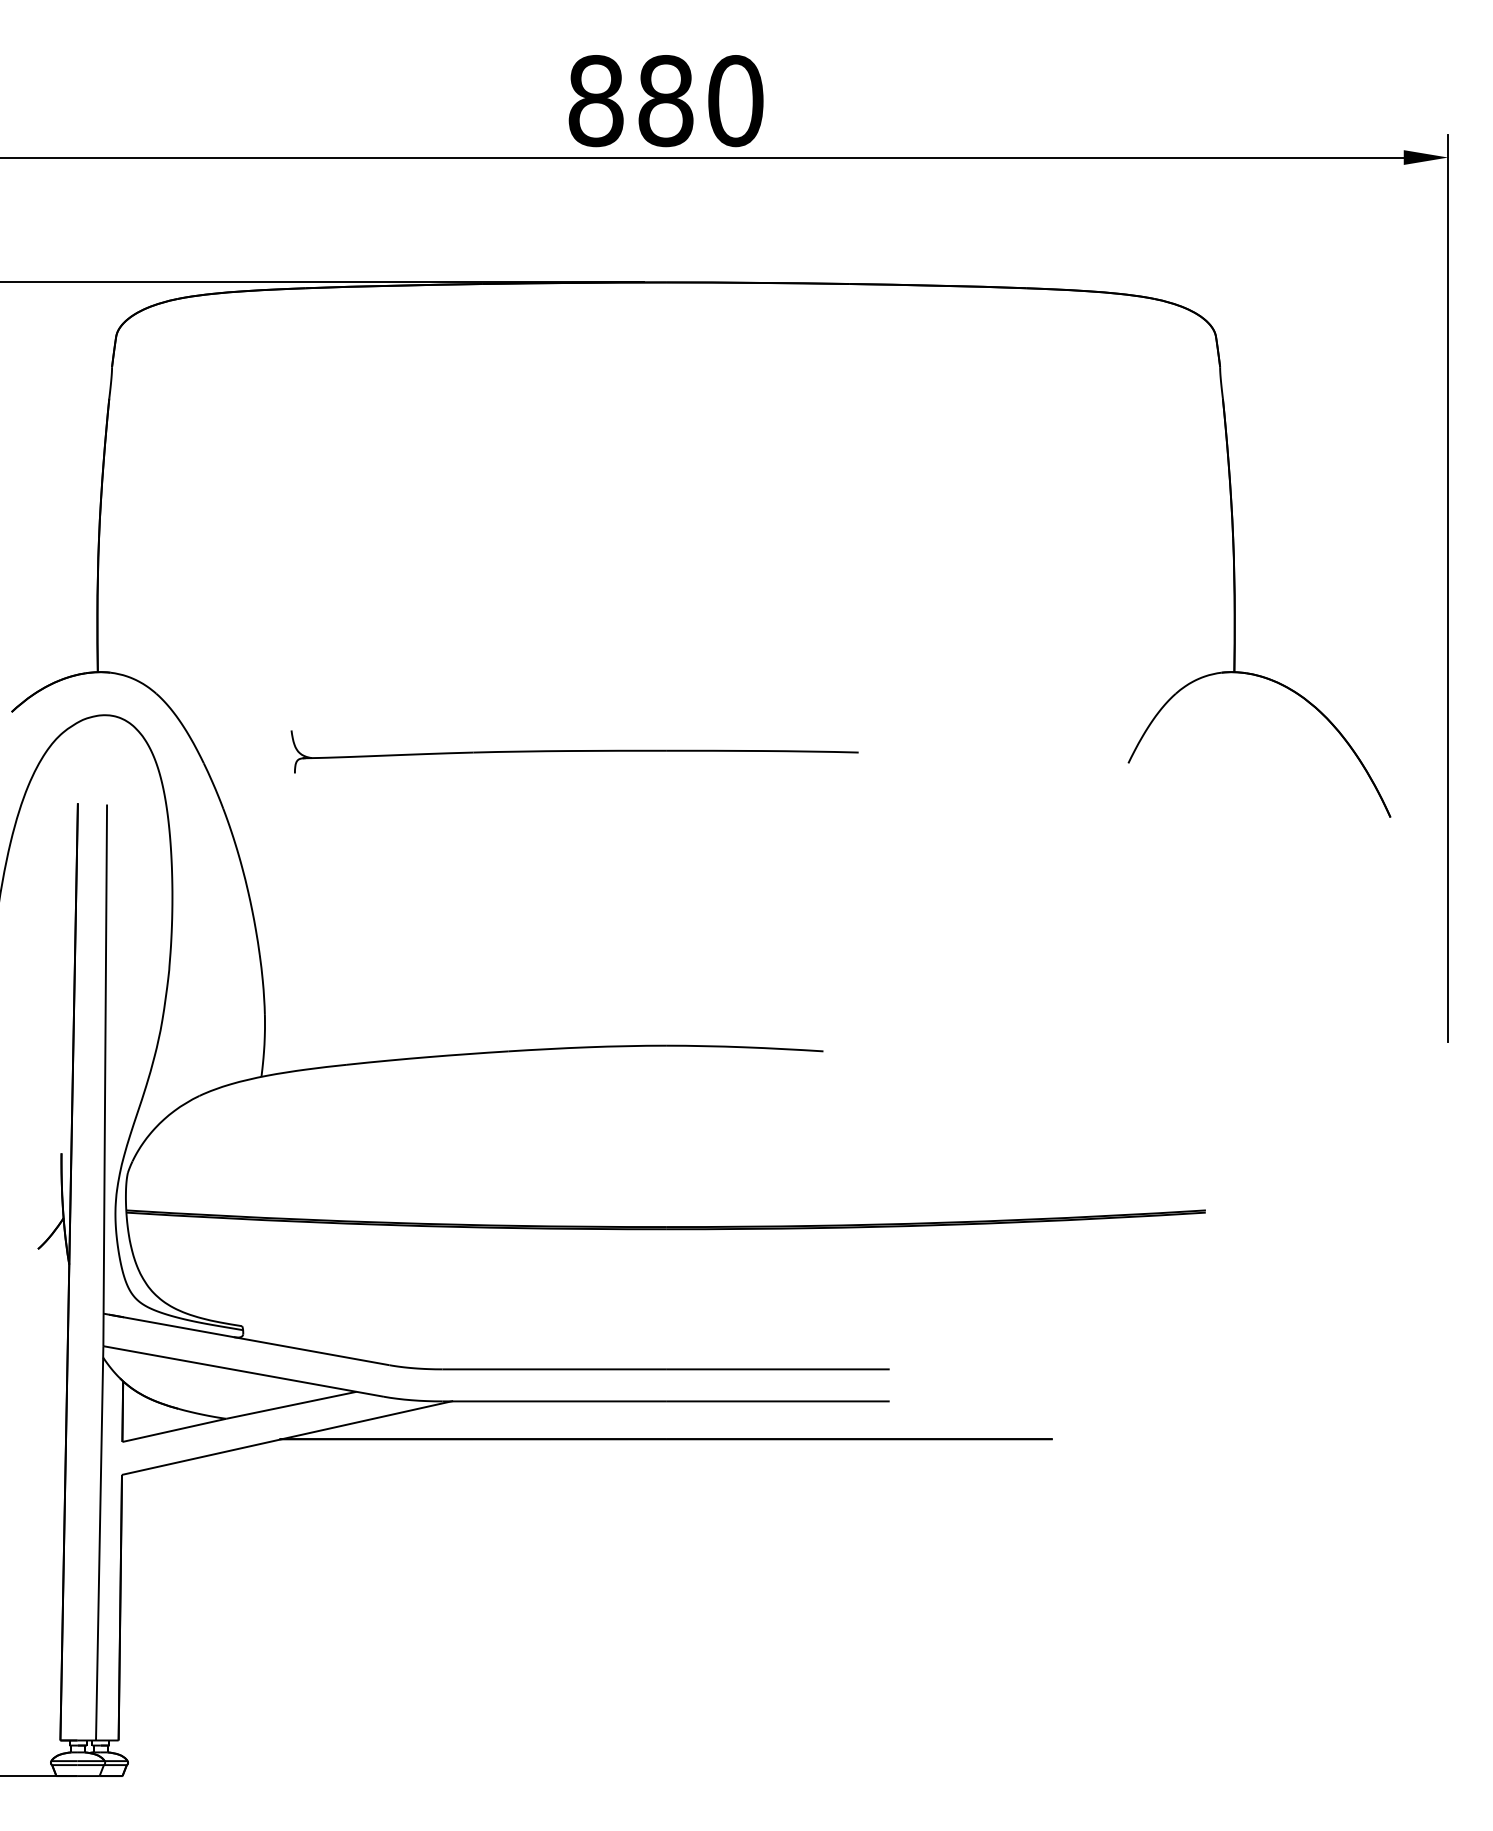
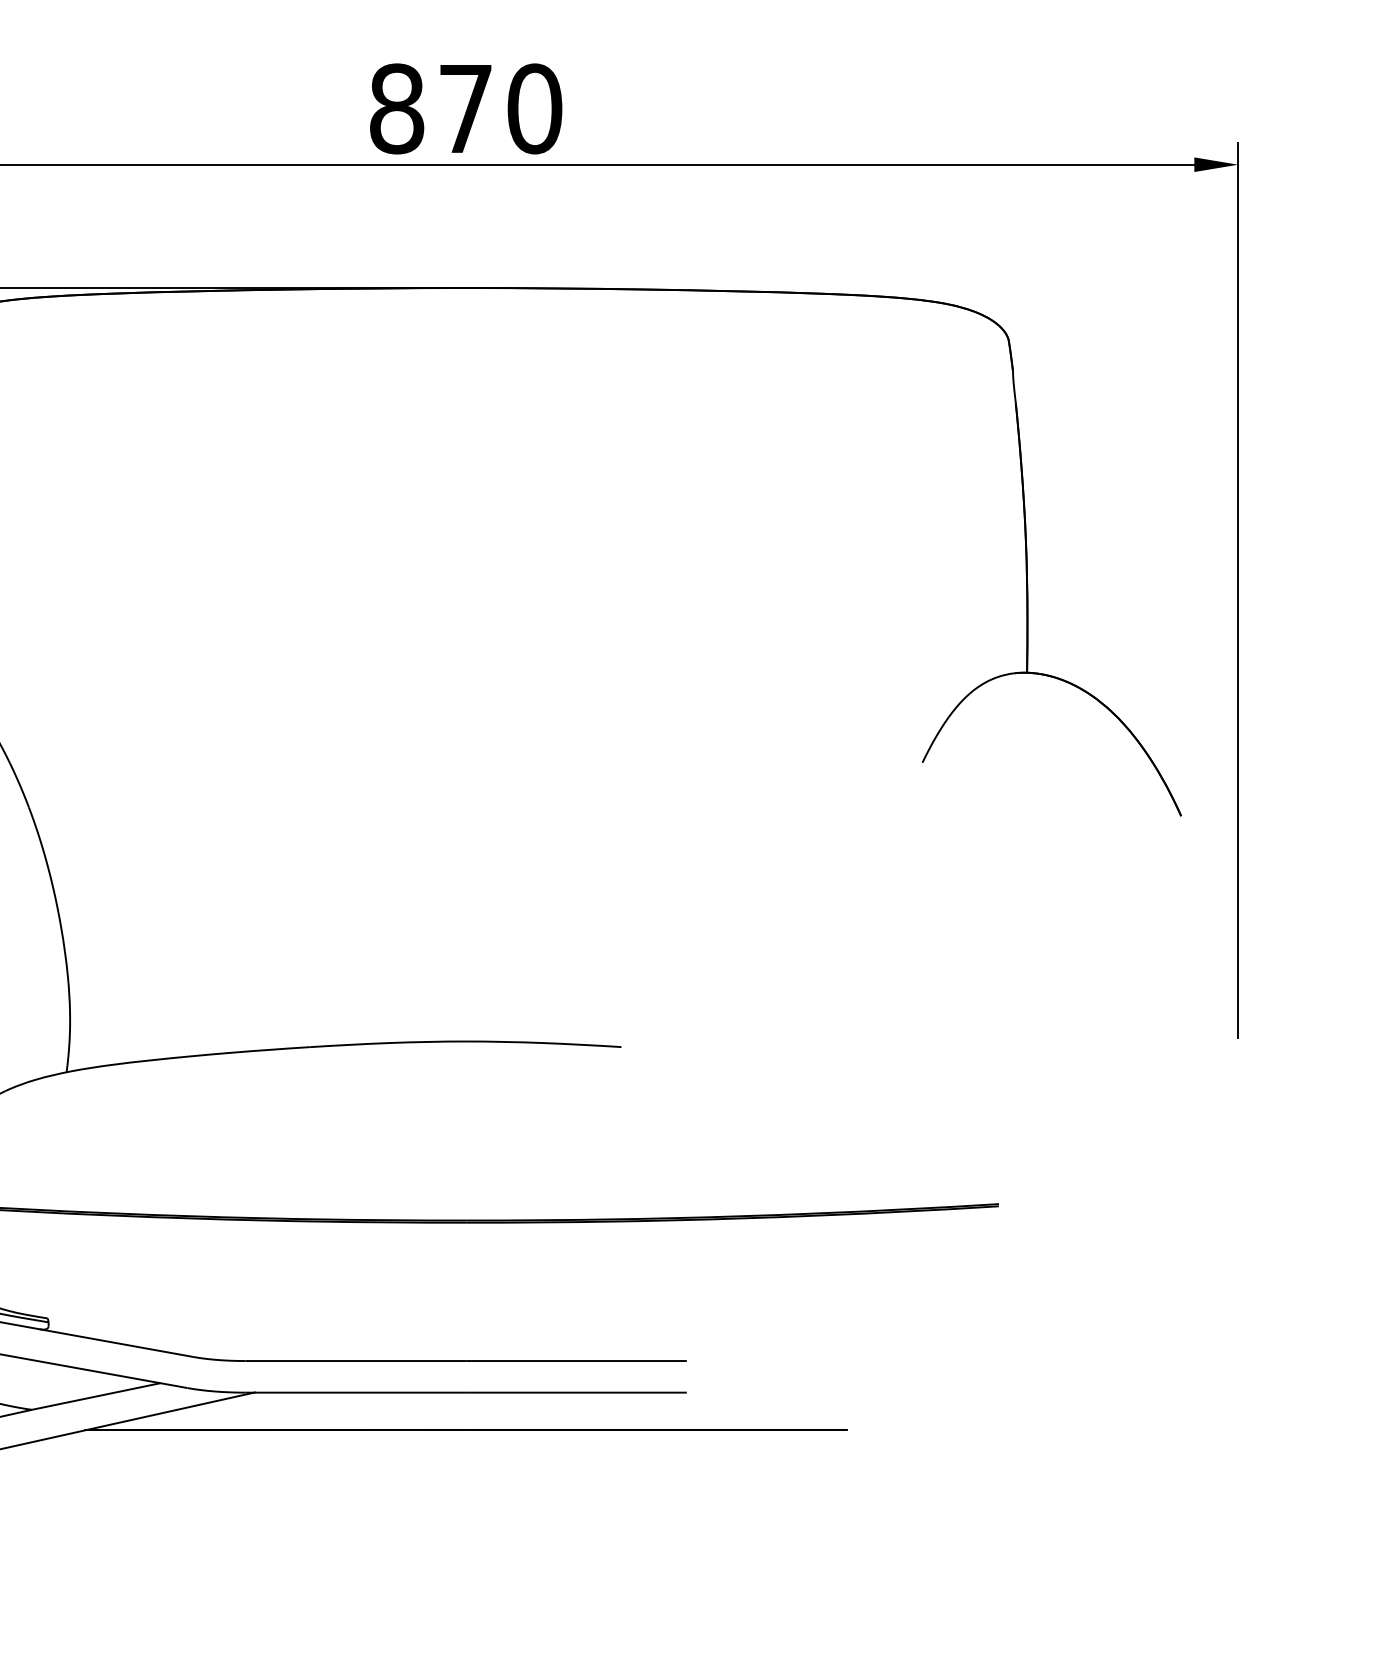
text: (665, 101) -> (465, 109), 880 -> 870
part: (574, 751) -> (375, 751), removed

